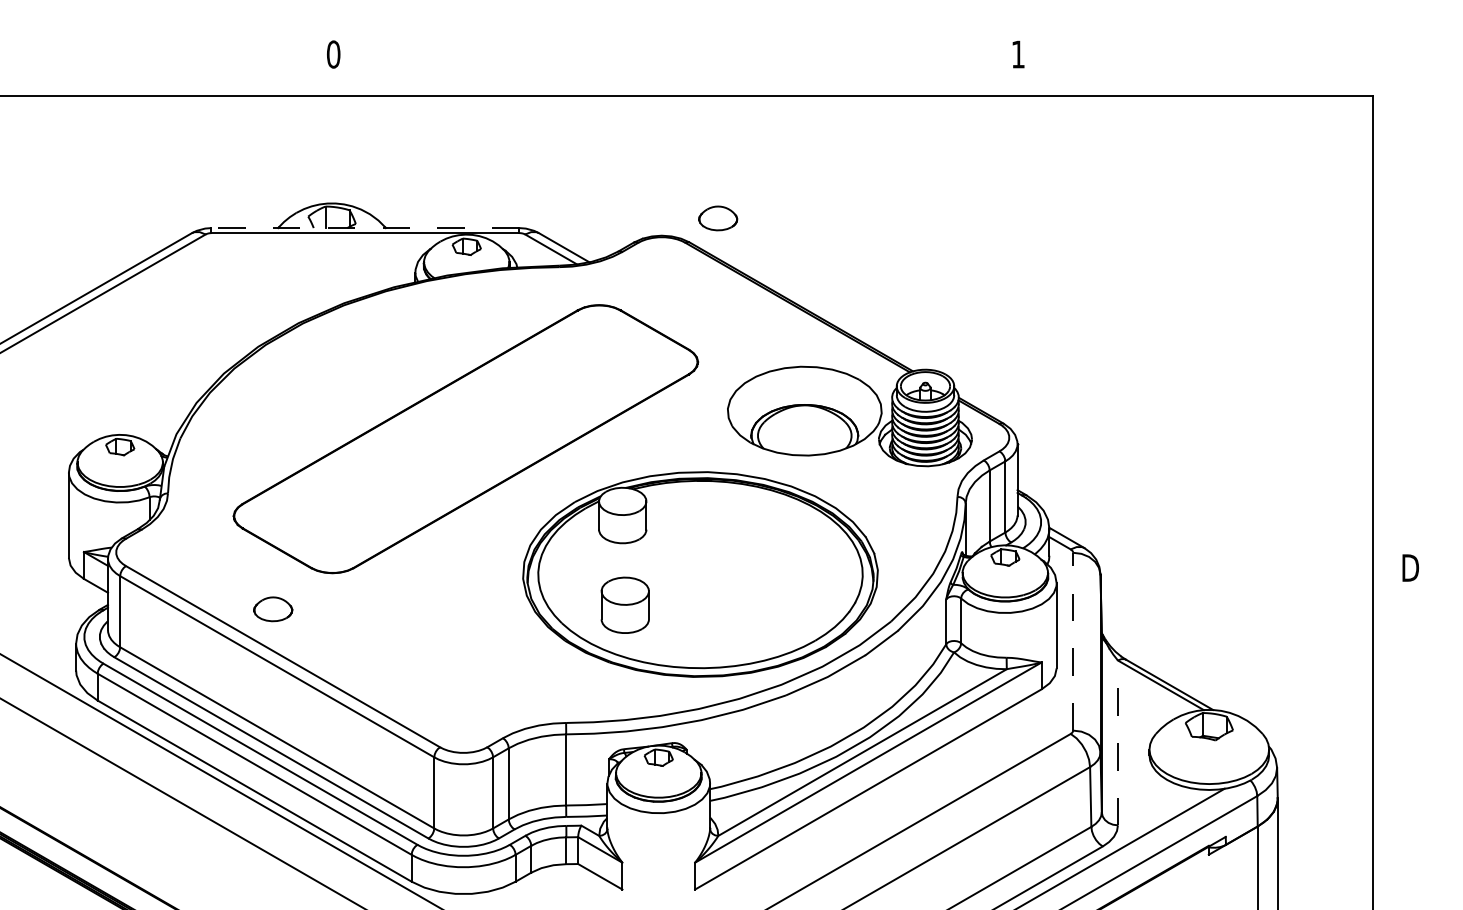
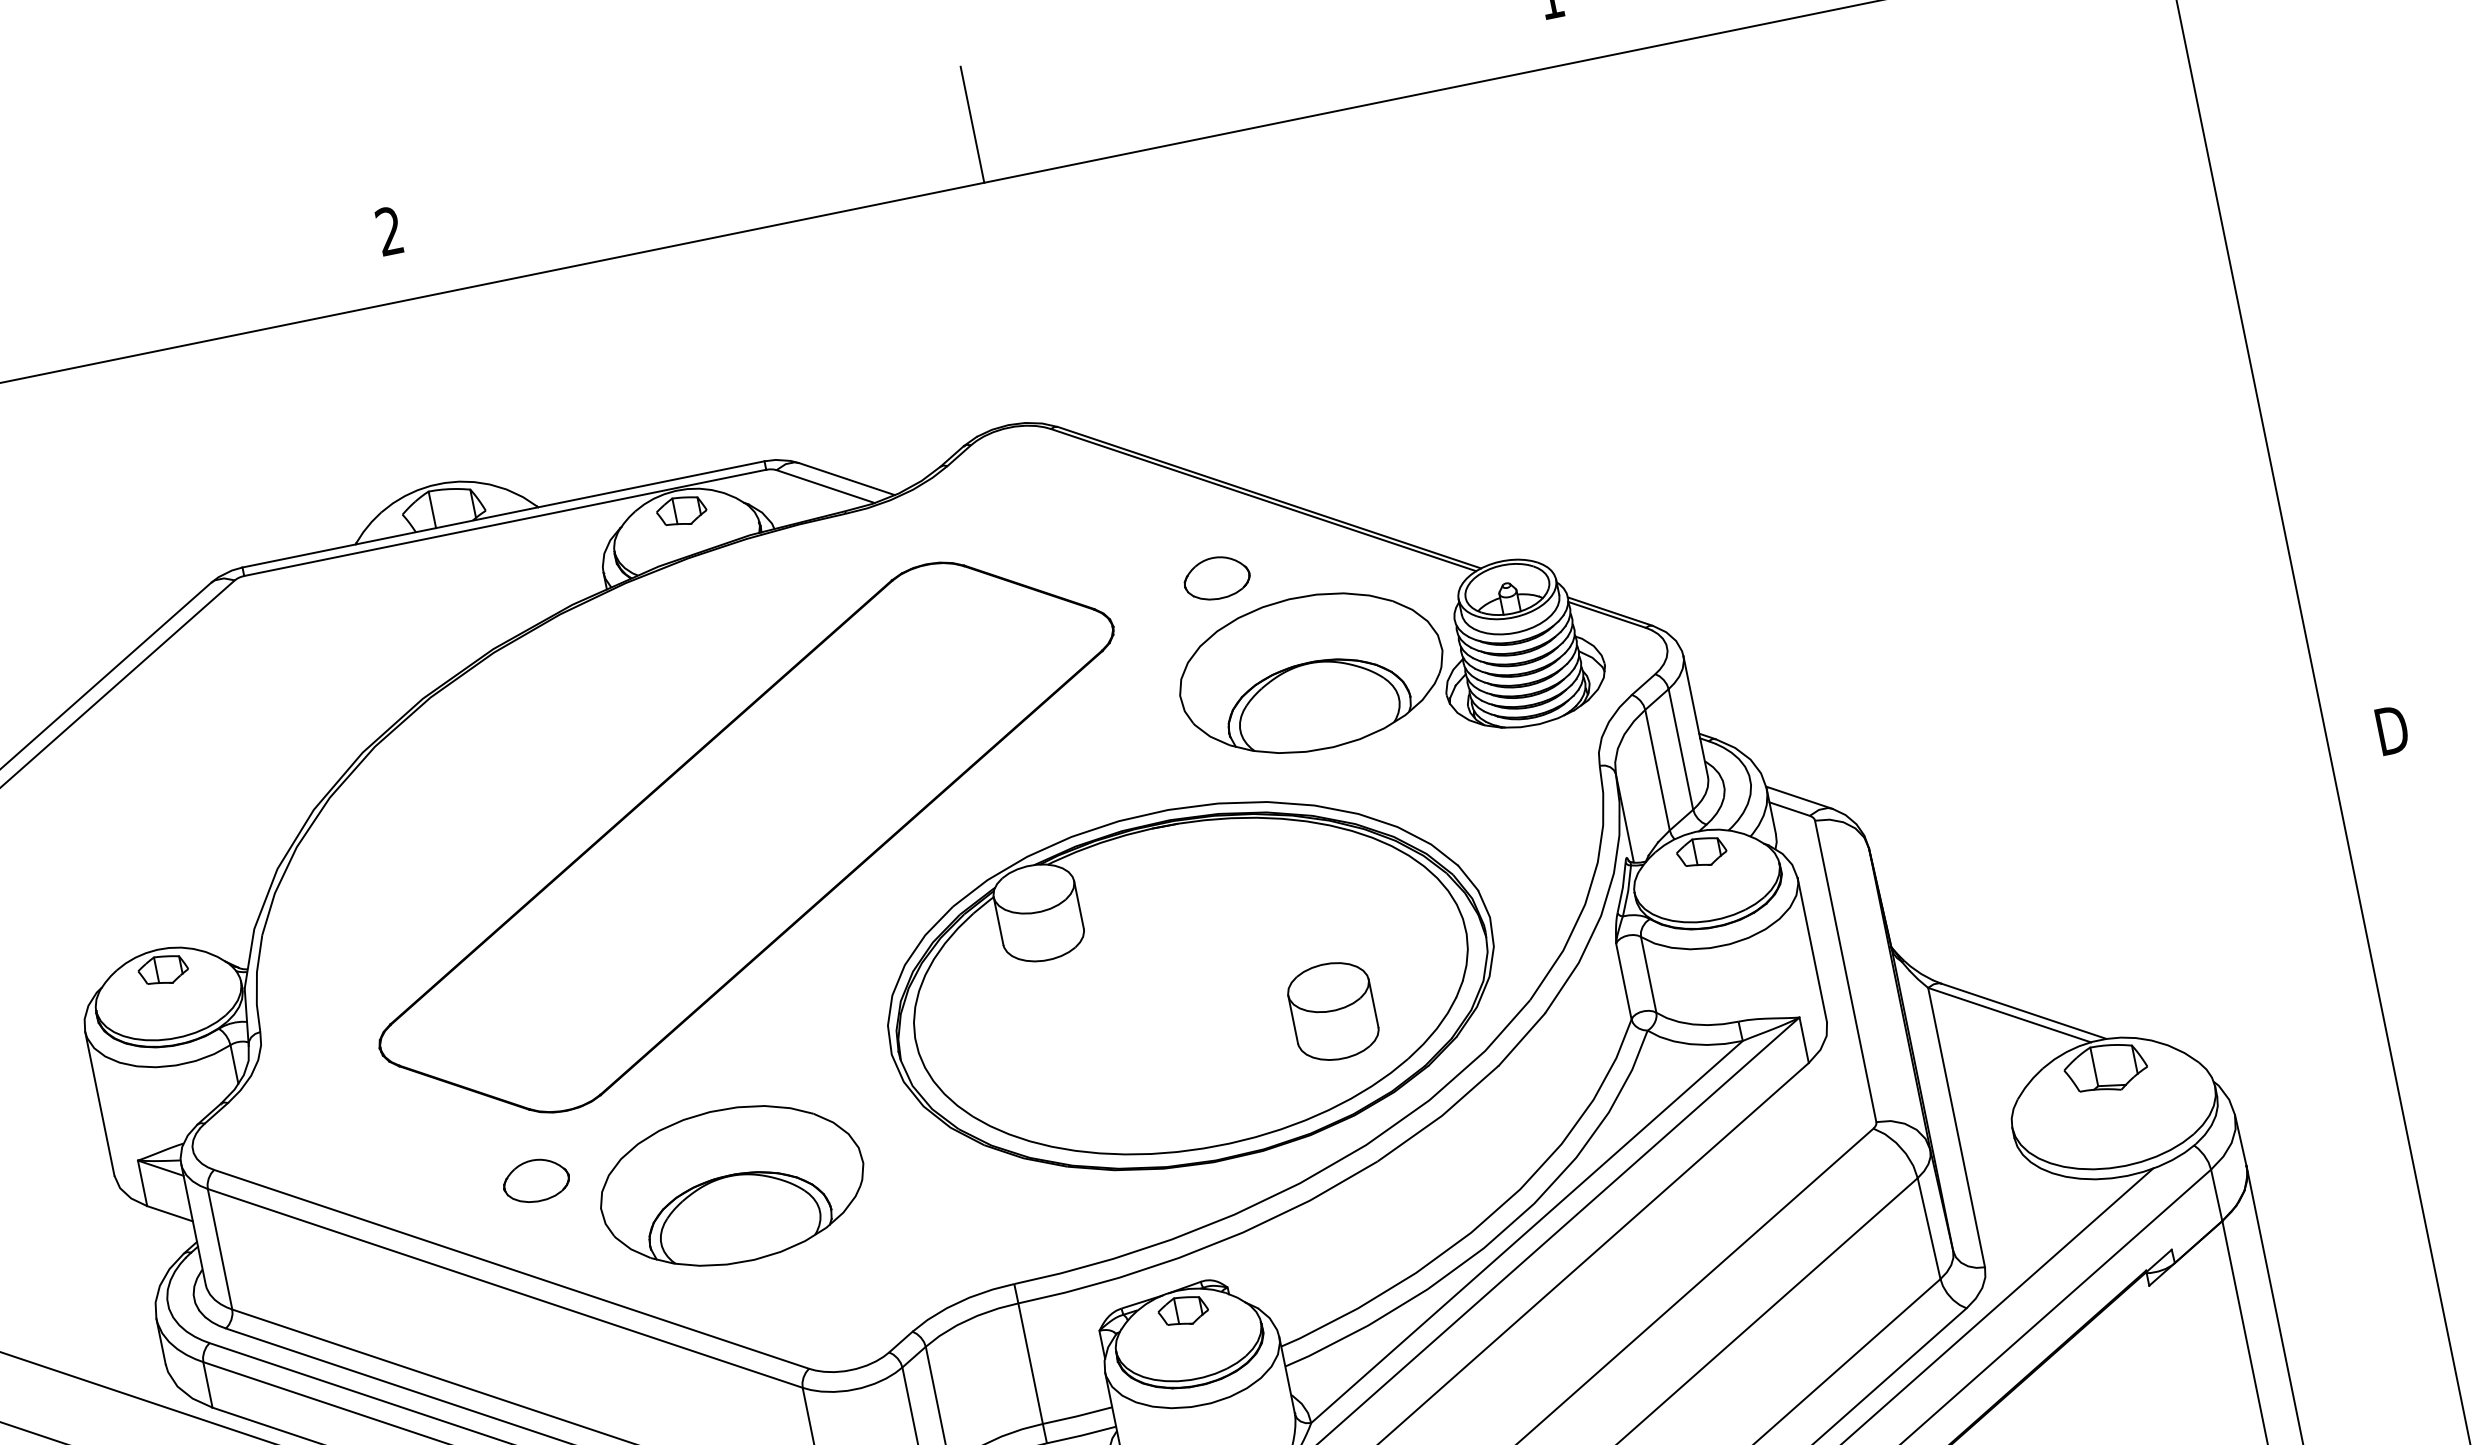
text: (333, 54) -> (389, 231), 0 -> 2
line: (676, 61) -> (973, 124), added
part: (718, 218) -> (1217, 578), moved
line: (365, 228) -> (503, 515), dashed -> solid
part: (624, 604) -> (1331, 1010), moved
part: (273, 609) -> (536, 1180), moved
part: (417, 634) -> (731, 1185), added
line: (1073, 641) -> (1846, 970), dashed -> solid
line: (1117, 742) -> (1955, 1127), dashed -> solid

